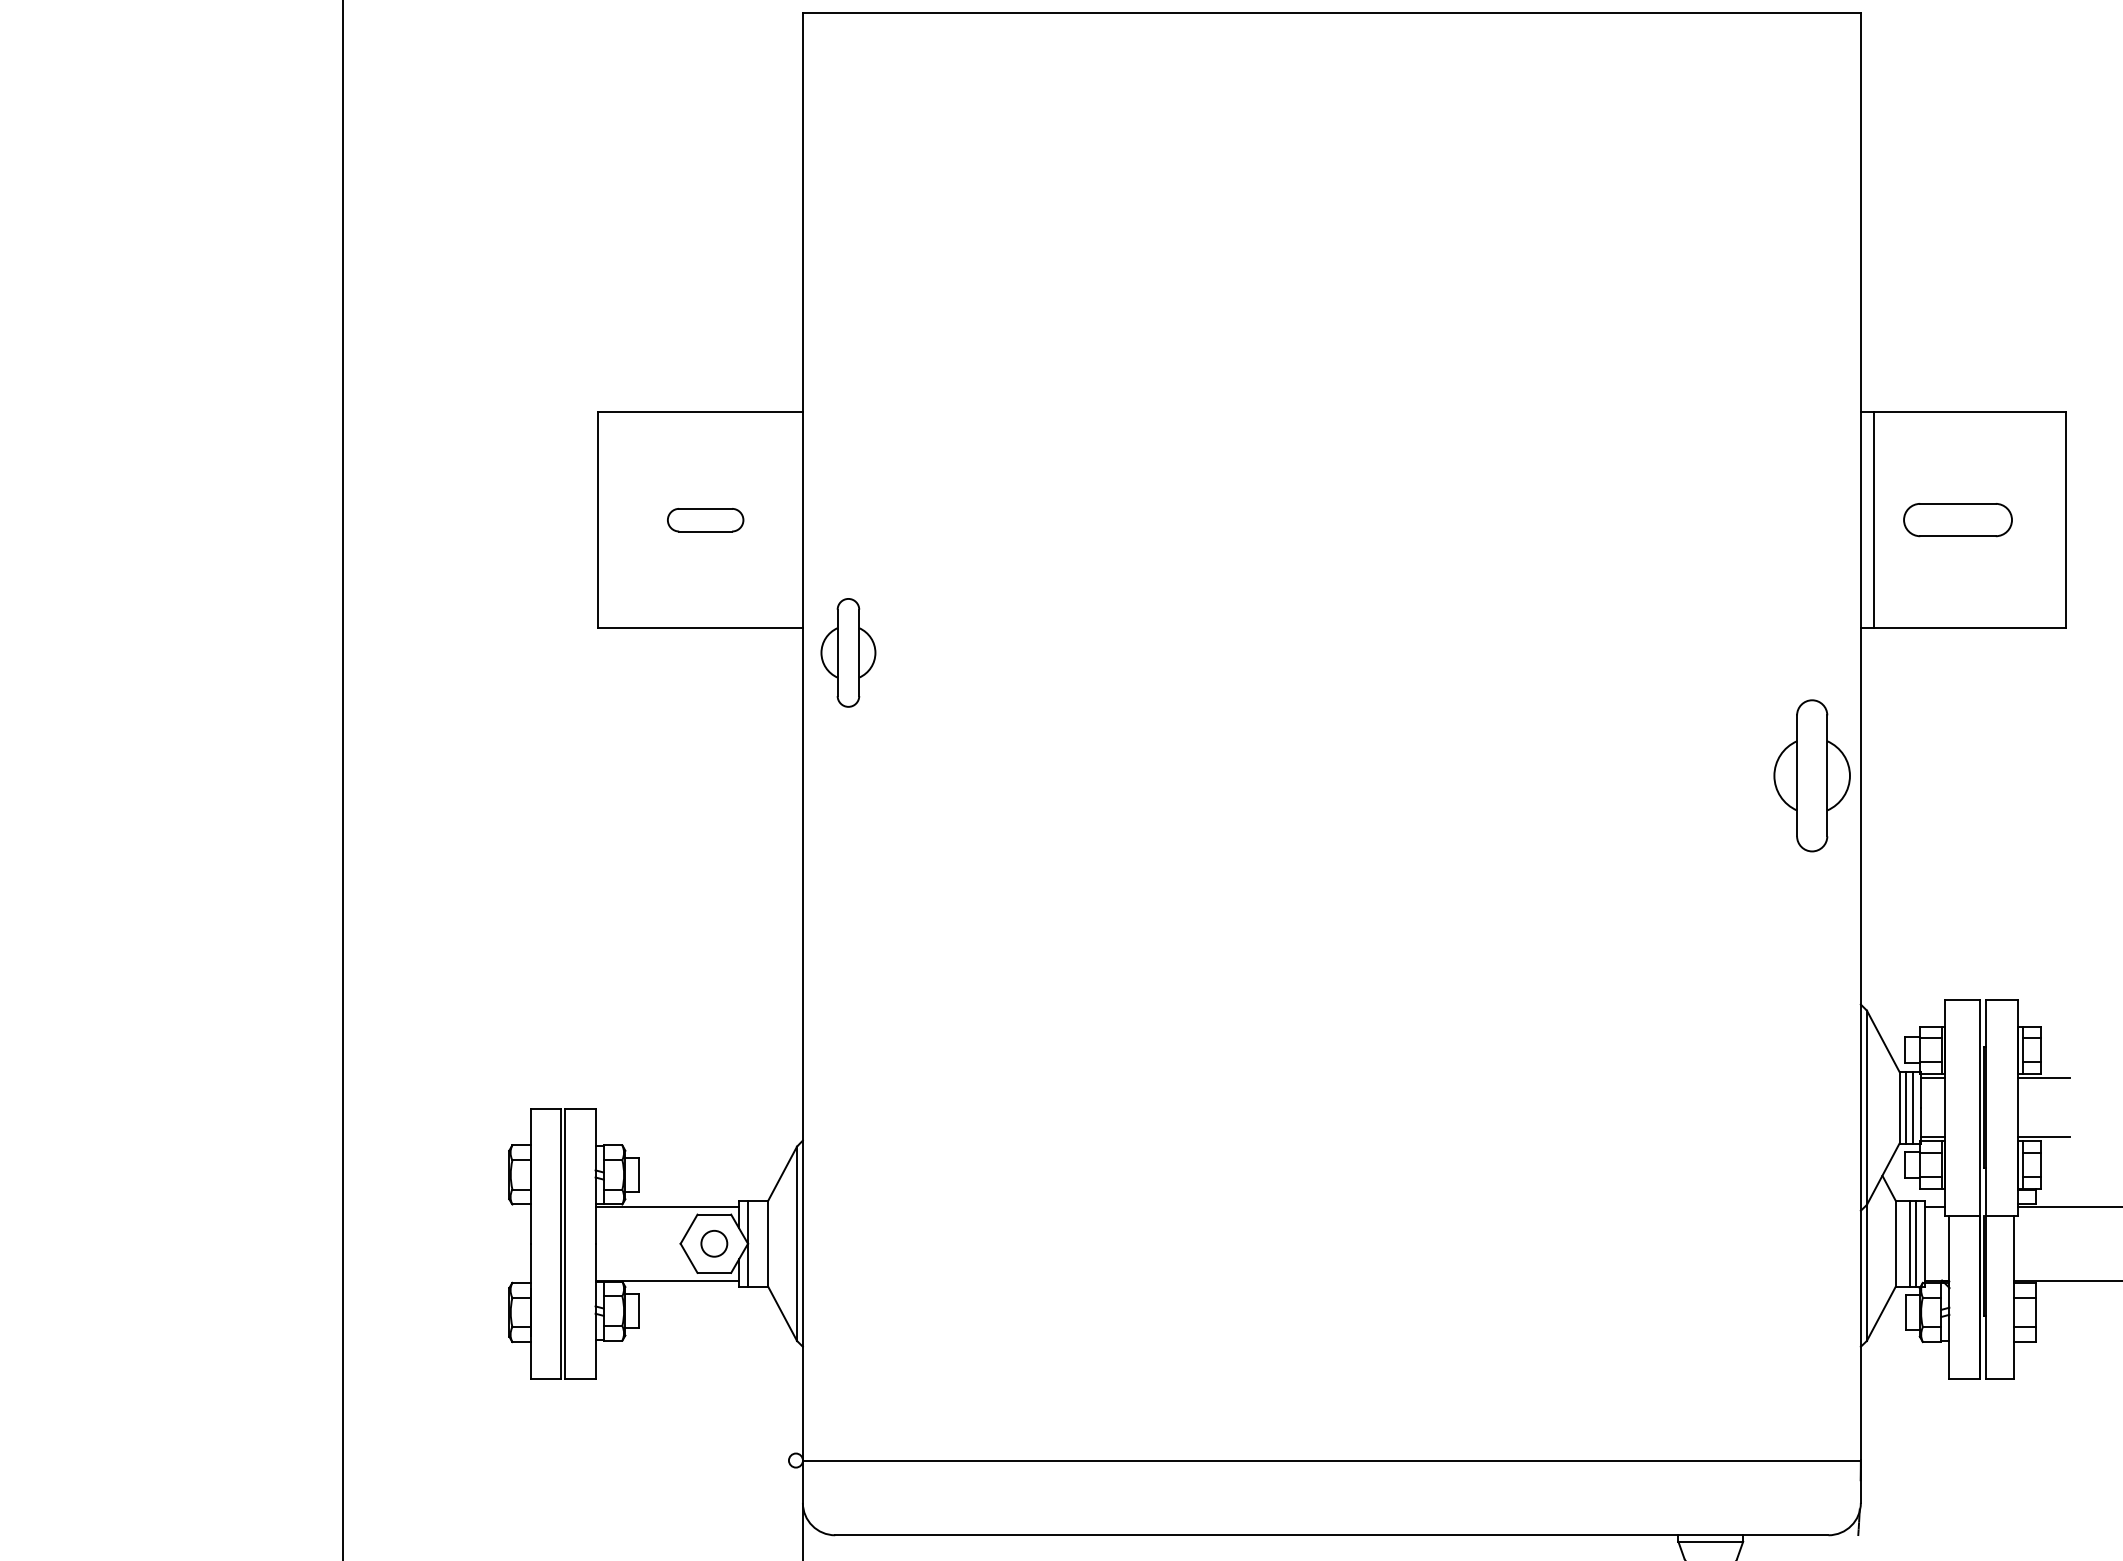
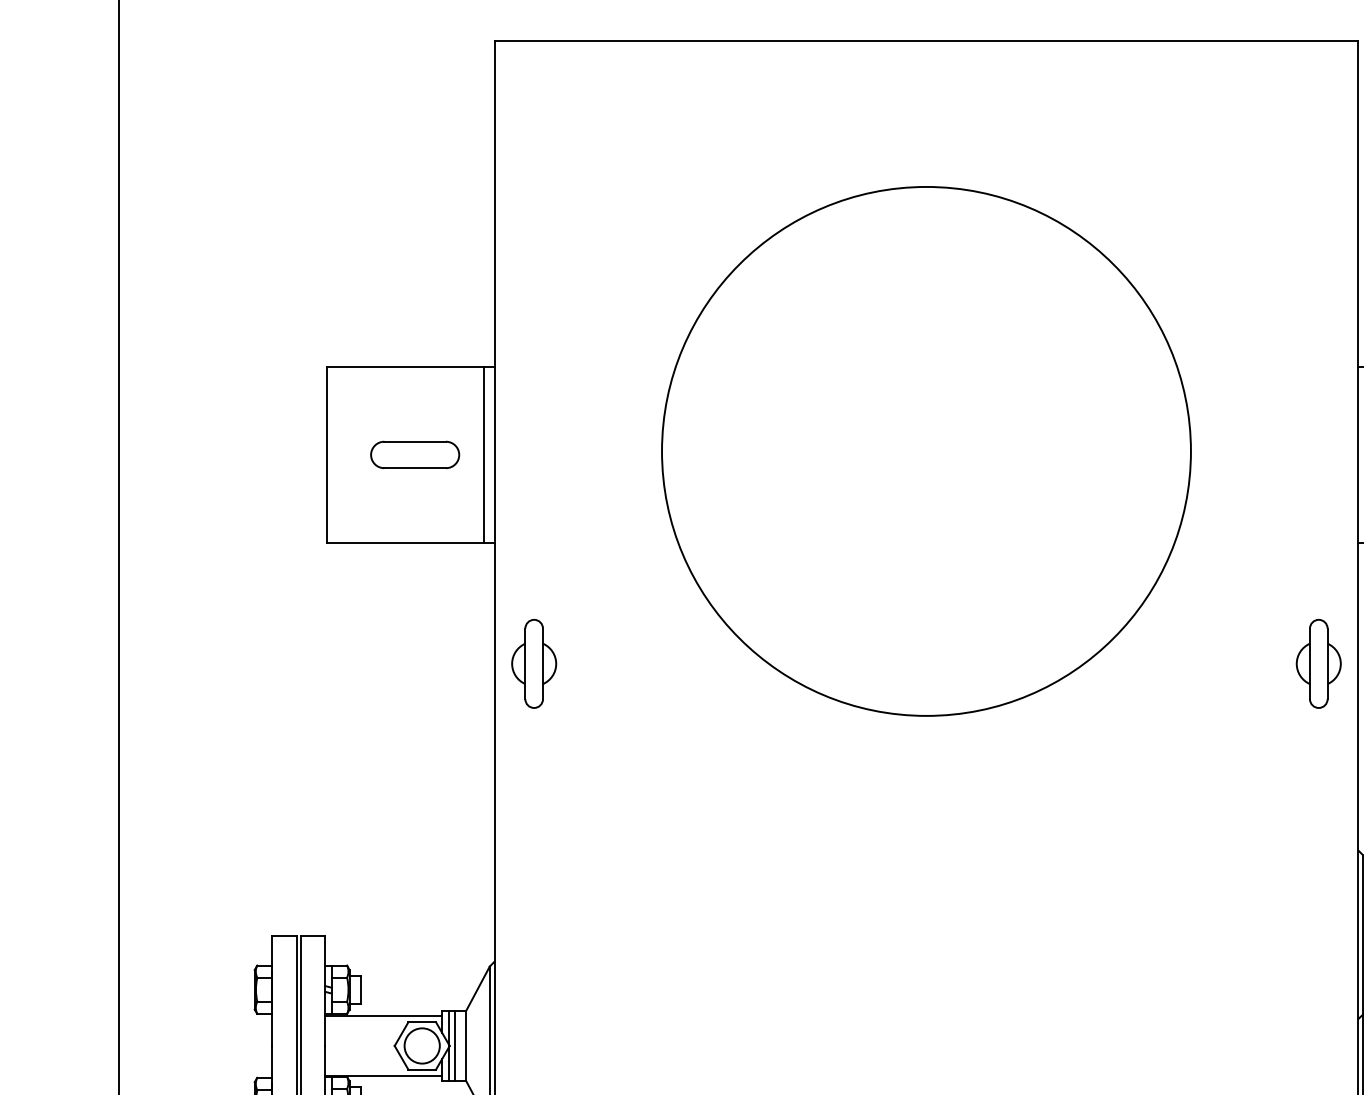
circle: (1331, 515) -> (926, 451), added
part: (705, 520) -> (414, 455), size x1.43
line: (789, 520) -> (483, 455), added
part: (848, 652) -> (534, 663), moved
part: (1812, 775) -> (1318, 663), size x0.71
circle: (713, 1243) -> (421, 1045), size x1.67
line: (754, 1243) -> (455, 1045), added

